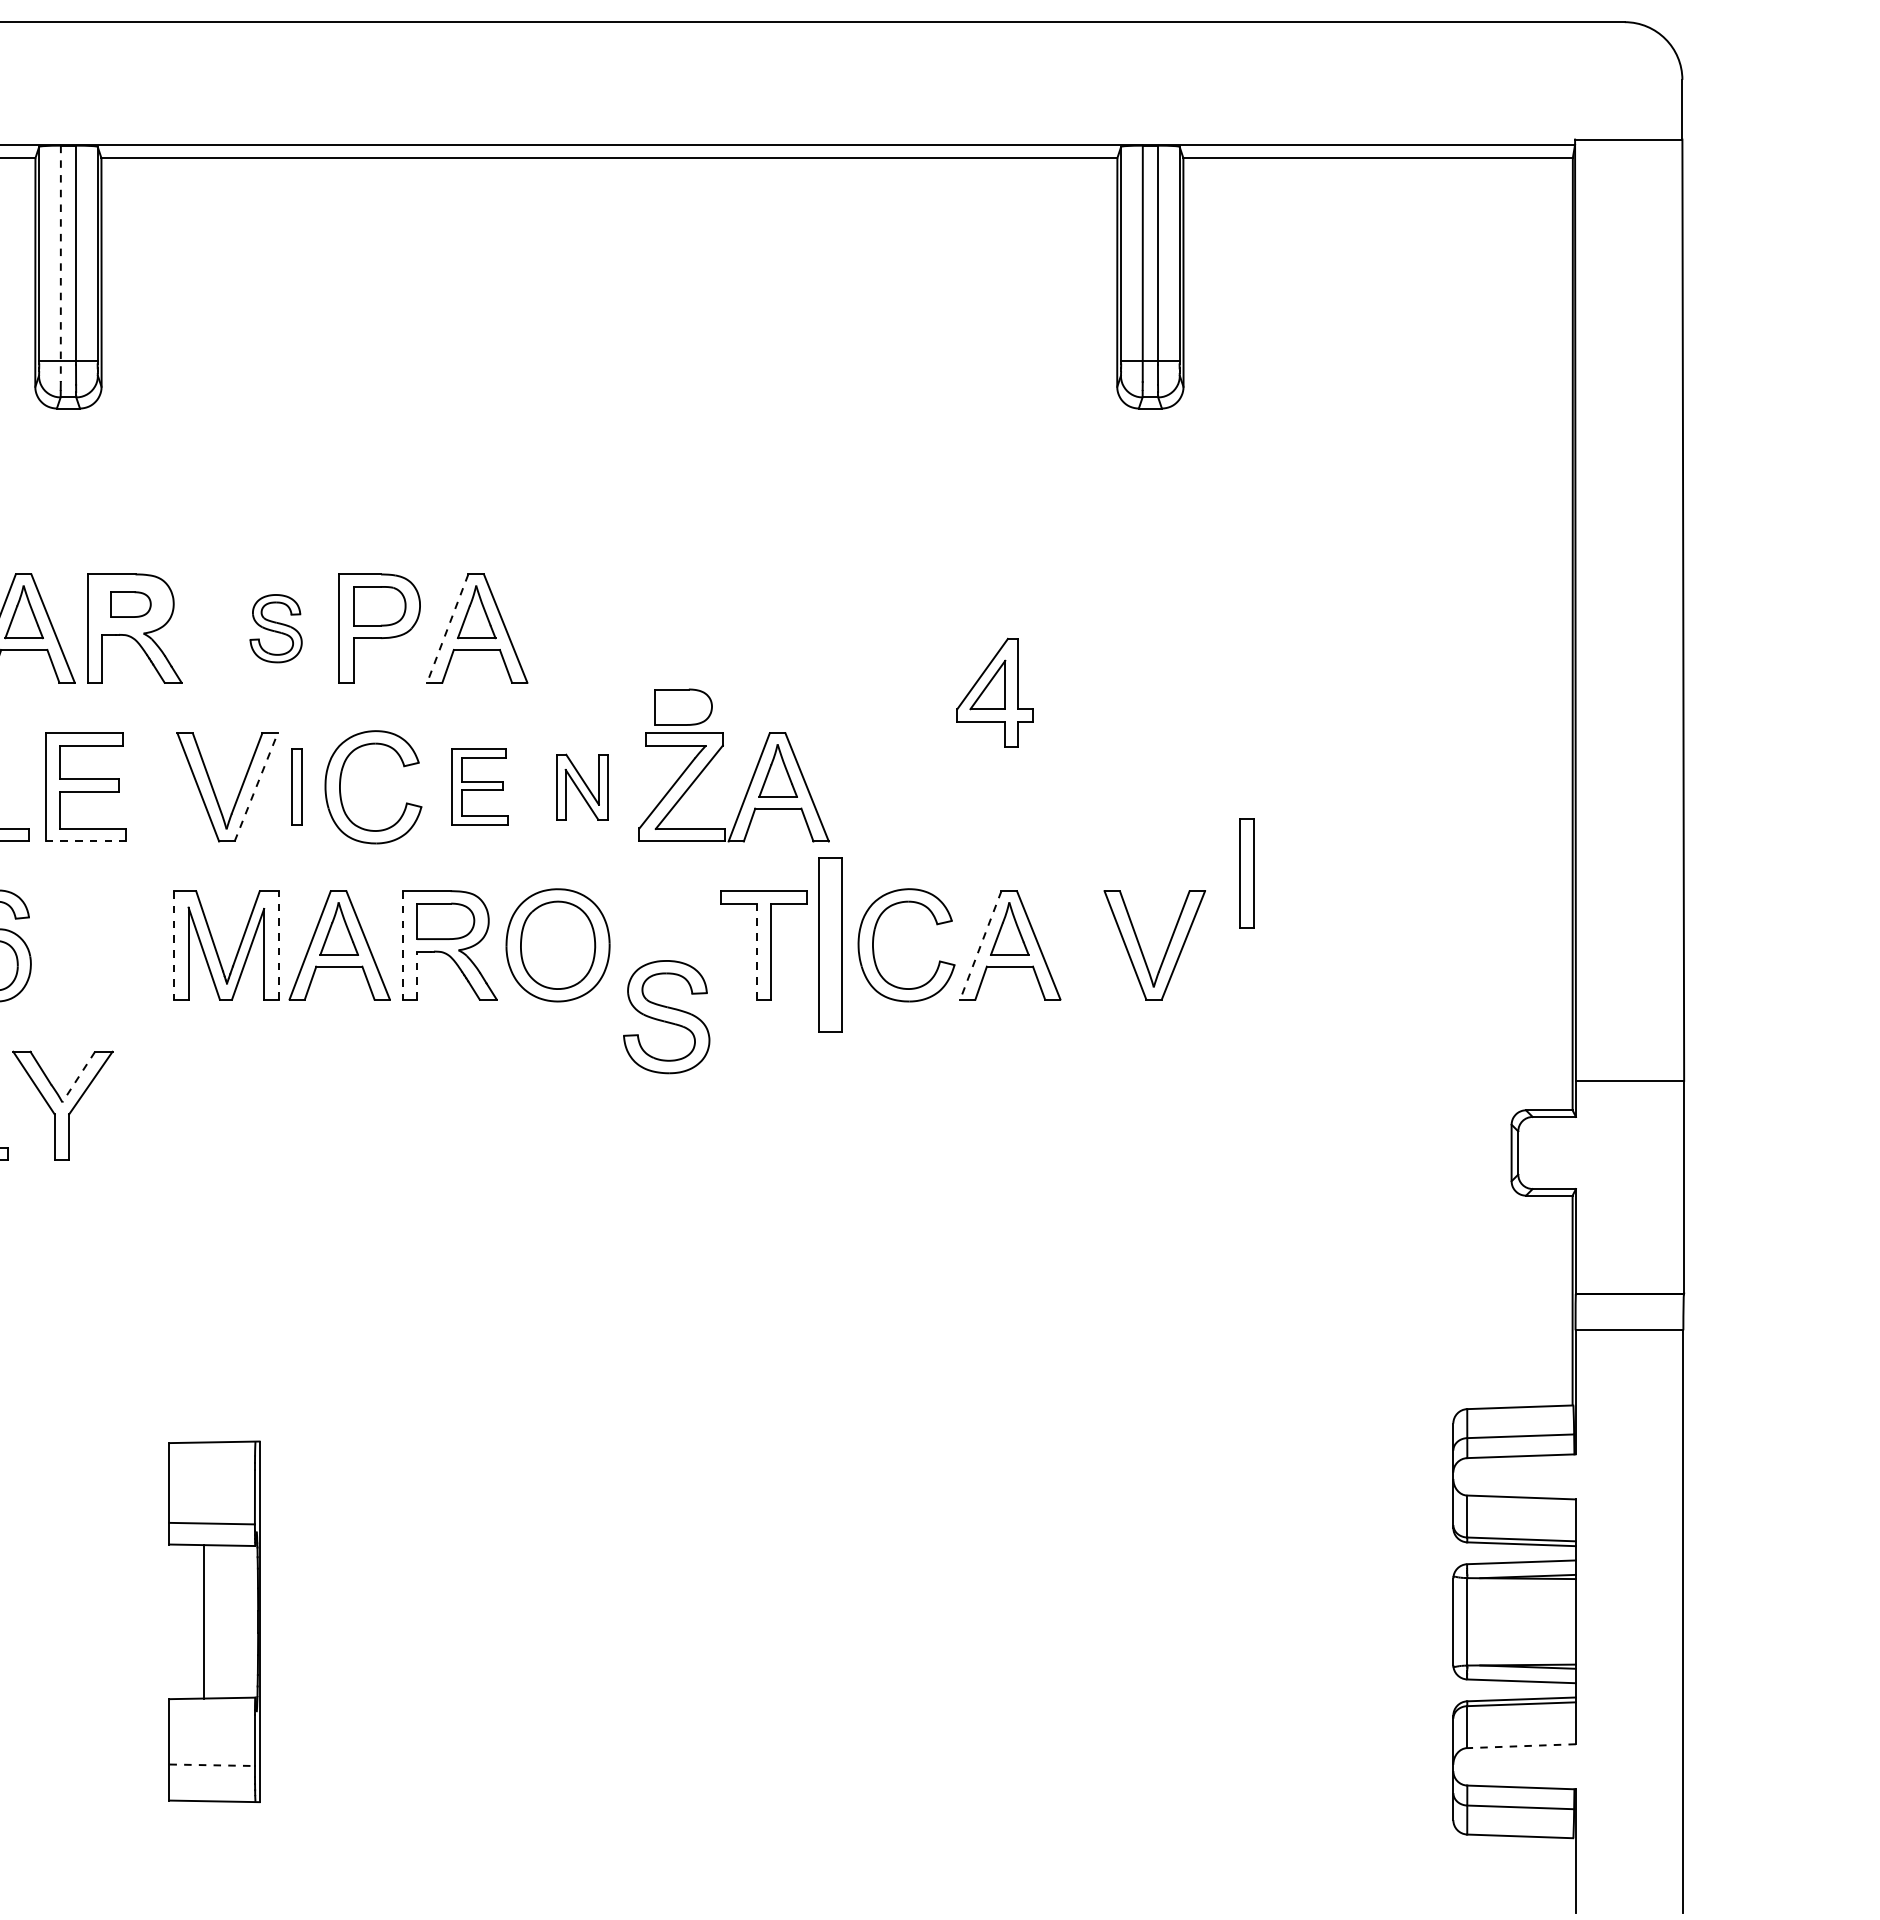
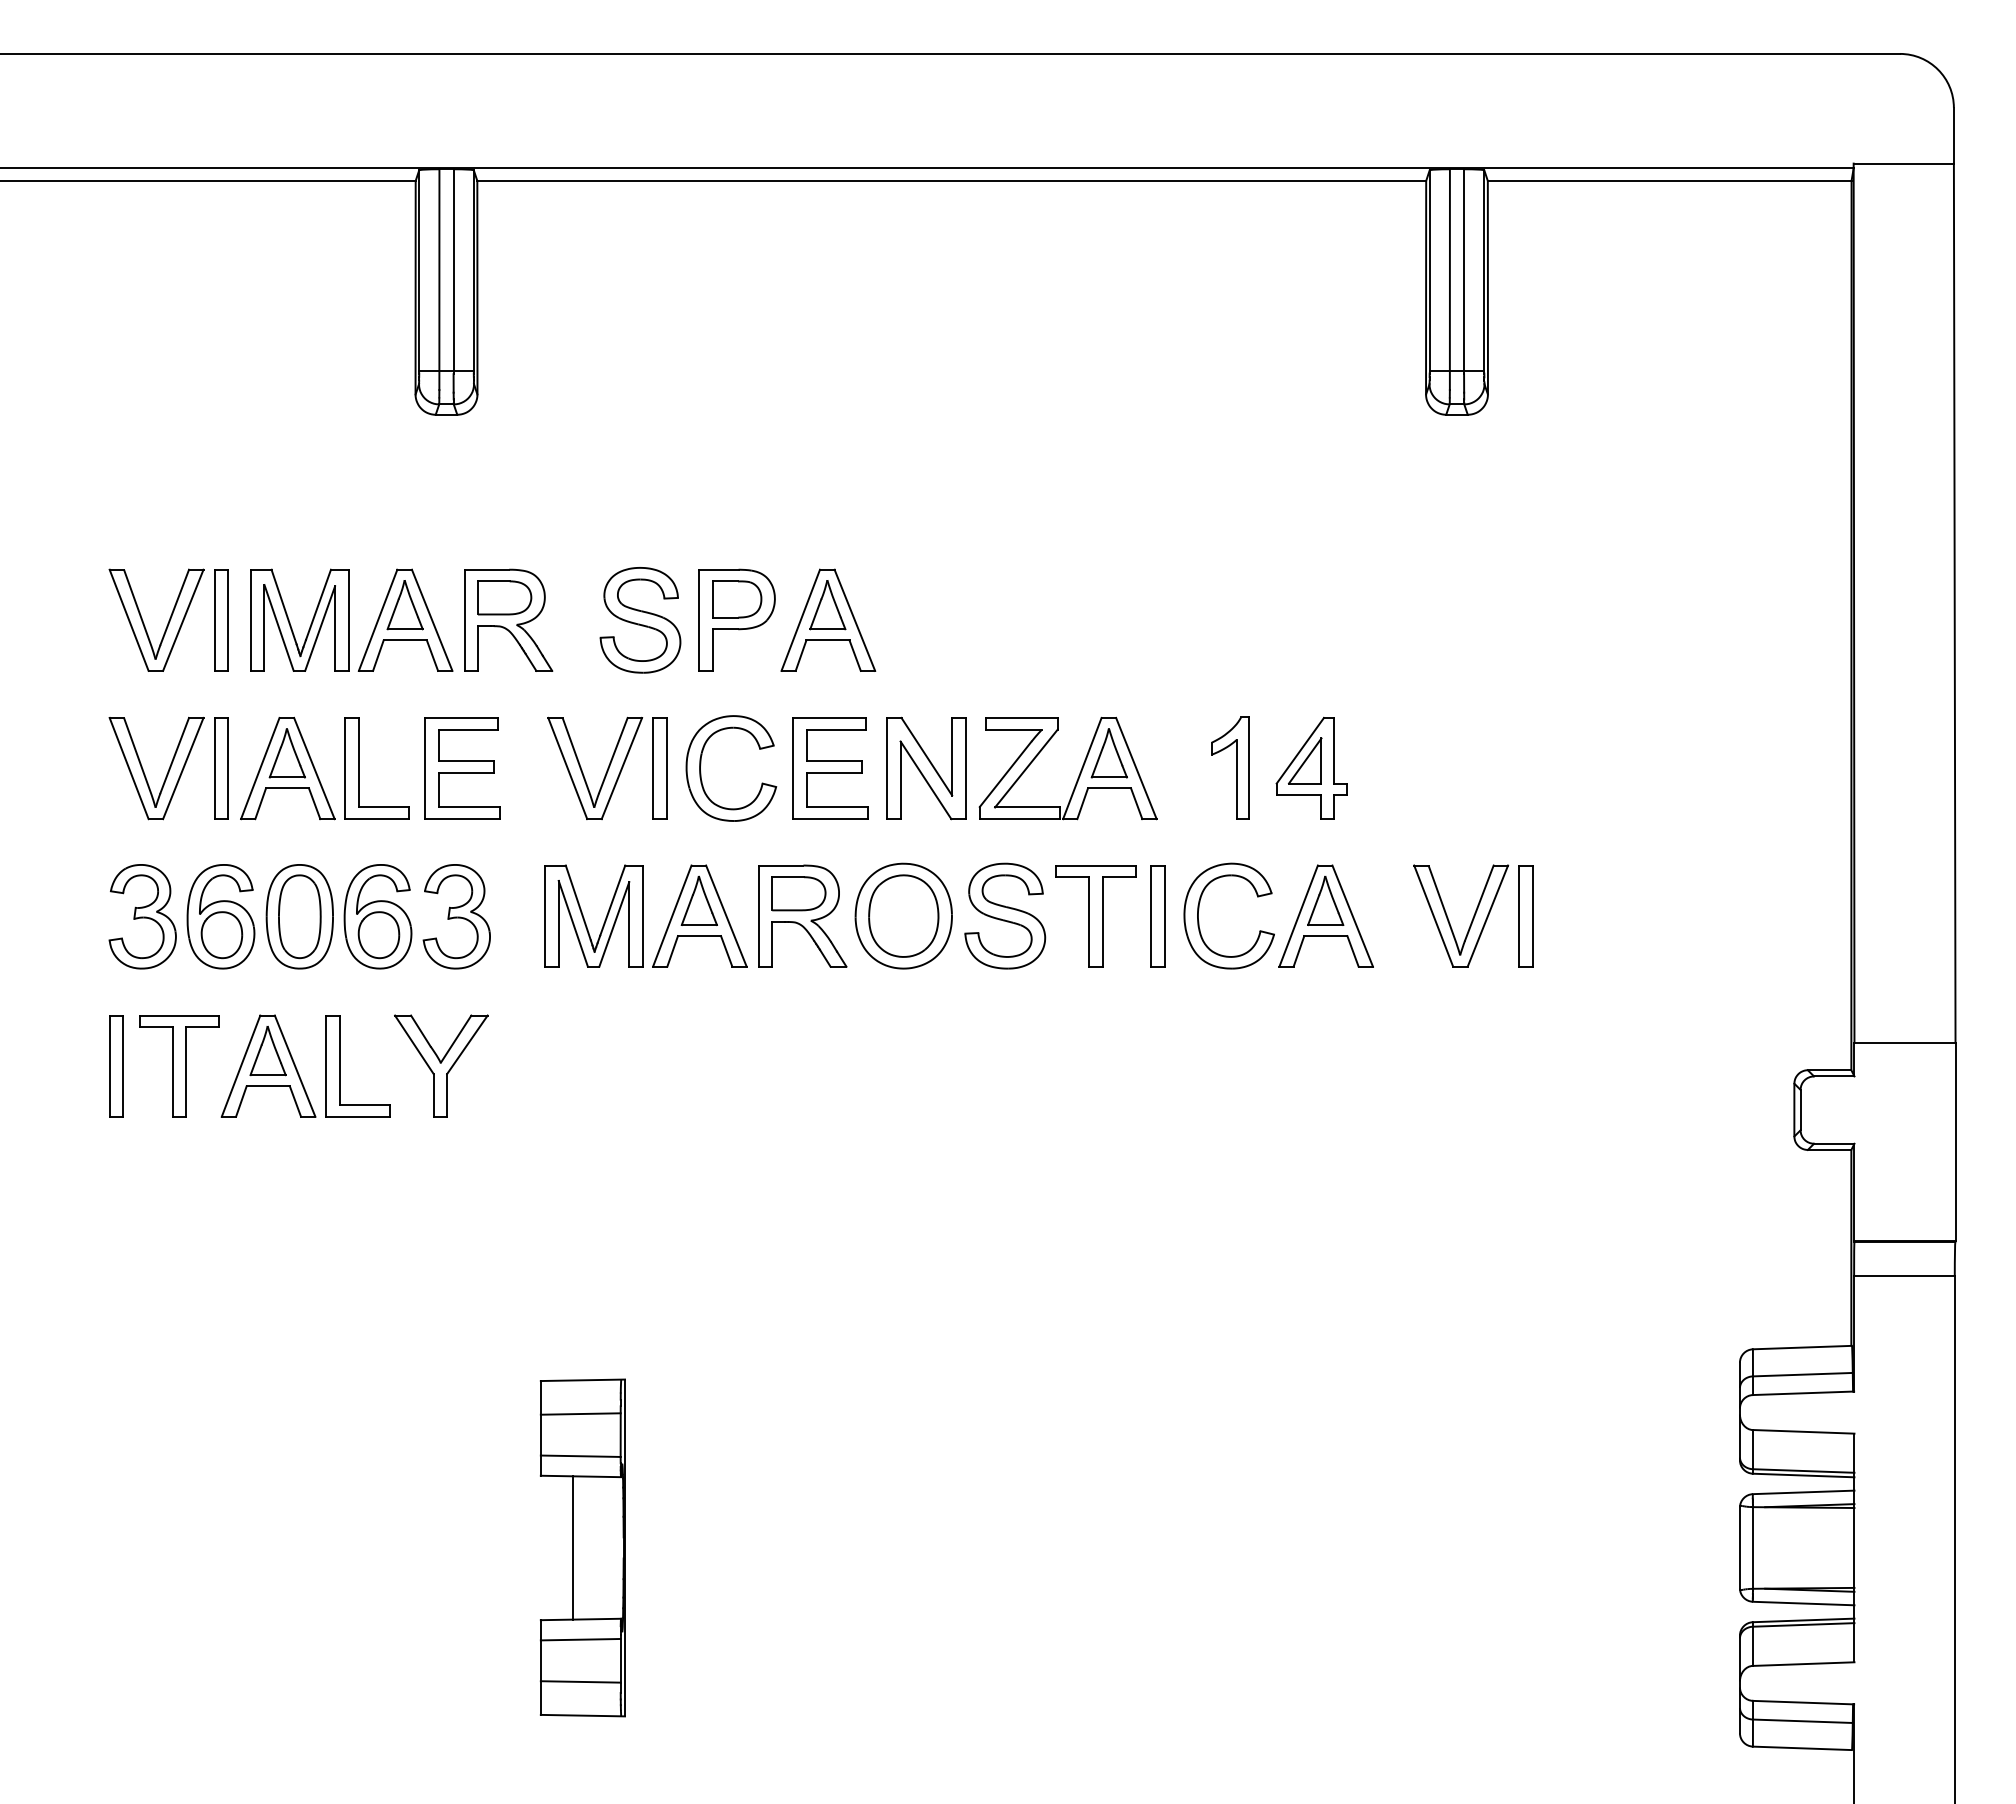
line: (60, 264) -> (439, 280), dashed -> solid
part: (130, 604) -> (504, 597), size x1.43
part: (276, 628) -> (640, 620), size x1.67
line: (447, 628) -> (800, 620), dashed -> solid
part: (994, 691) -> (1311, 767), moved
part: (683, 706) -> (1020, 693), removed
part: (907, 786) -> (1230, 767), added
line: (256, 787) -> (622, 768), dashed -> solid
part: (296, 787) -> (659, 768), size x1.43
part: (479, 787) -> (830, 768), size x1.43
part: (582, 787) -> (926, 768), size x1.67
line: (86, 841) -> (463, 819), dashed -> solid
part: (1246, 873) -> (1525, 916), moved
part: (79, 945) -> (456, 916), added
line: (174, 945) -> (545, 916), dashed -> solid
line: (278, 945) -> (642, 916), dashed -> solid
line: (402, 945) -> (758, 916), dashed -> solid
part: (829, 945) -> (1157, 916), size x0.62
line: (980, 945) -> (1298, 916), dashed -> solid
line: (756, 951) -> (1089, 921), dashed -> solid
line: (417, 974) -> (772, 943), dashed -> solid
part: (666, 1016) -> (1005, 915), moved
line: (78, 1077) -> (455, 1039), dashed -> solid
line: (211, 1477) -> (580, 1413), added
line: (211, 1719) -> (580, 1639), added
line: (1521, 1746) -> (1803, 1664), dashed -> solid
line: (211, 1764) -> (580, 1681), dashed -> solid

